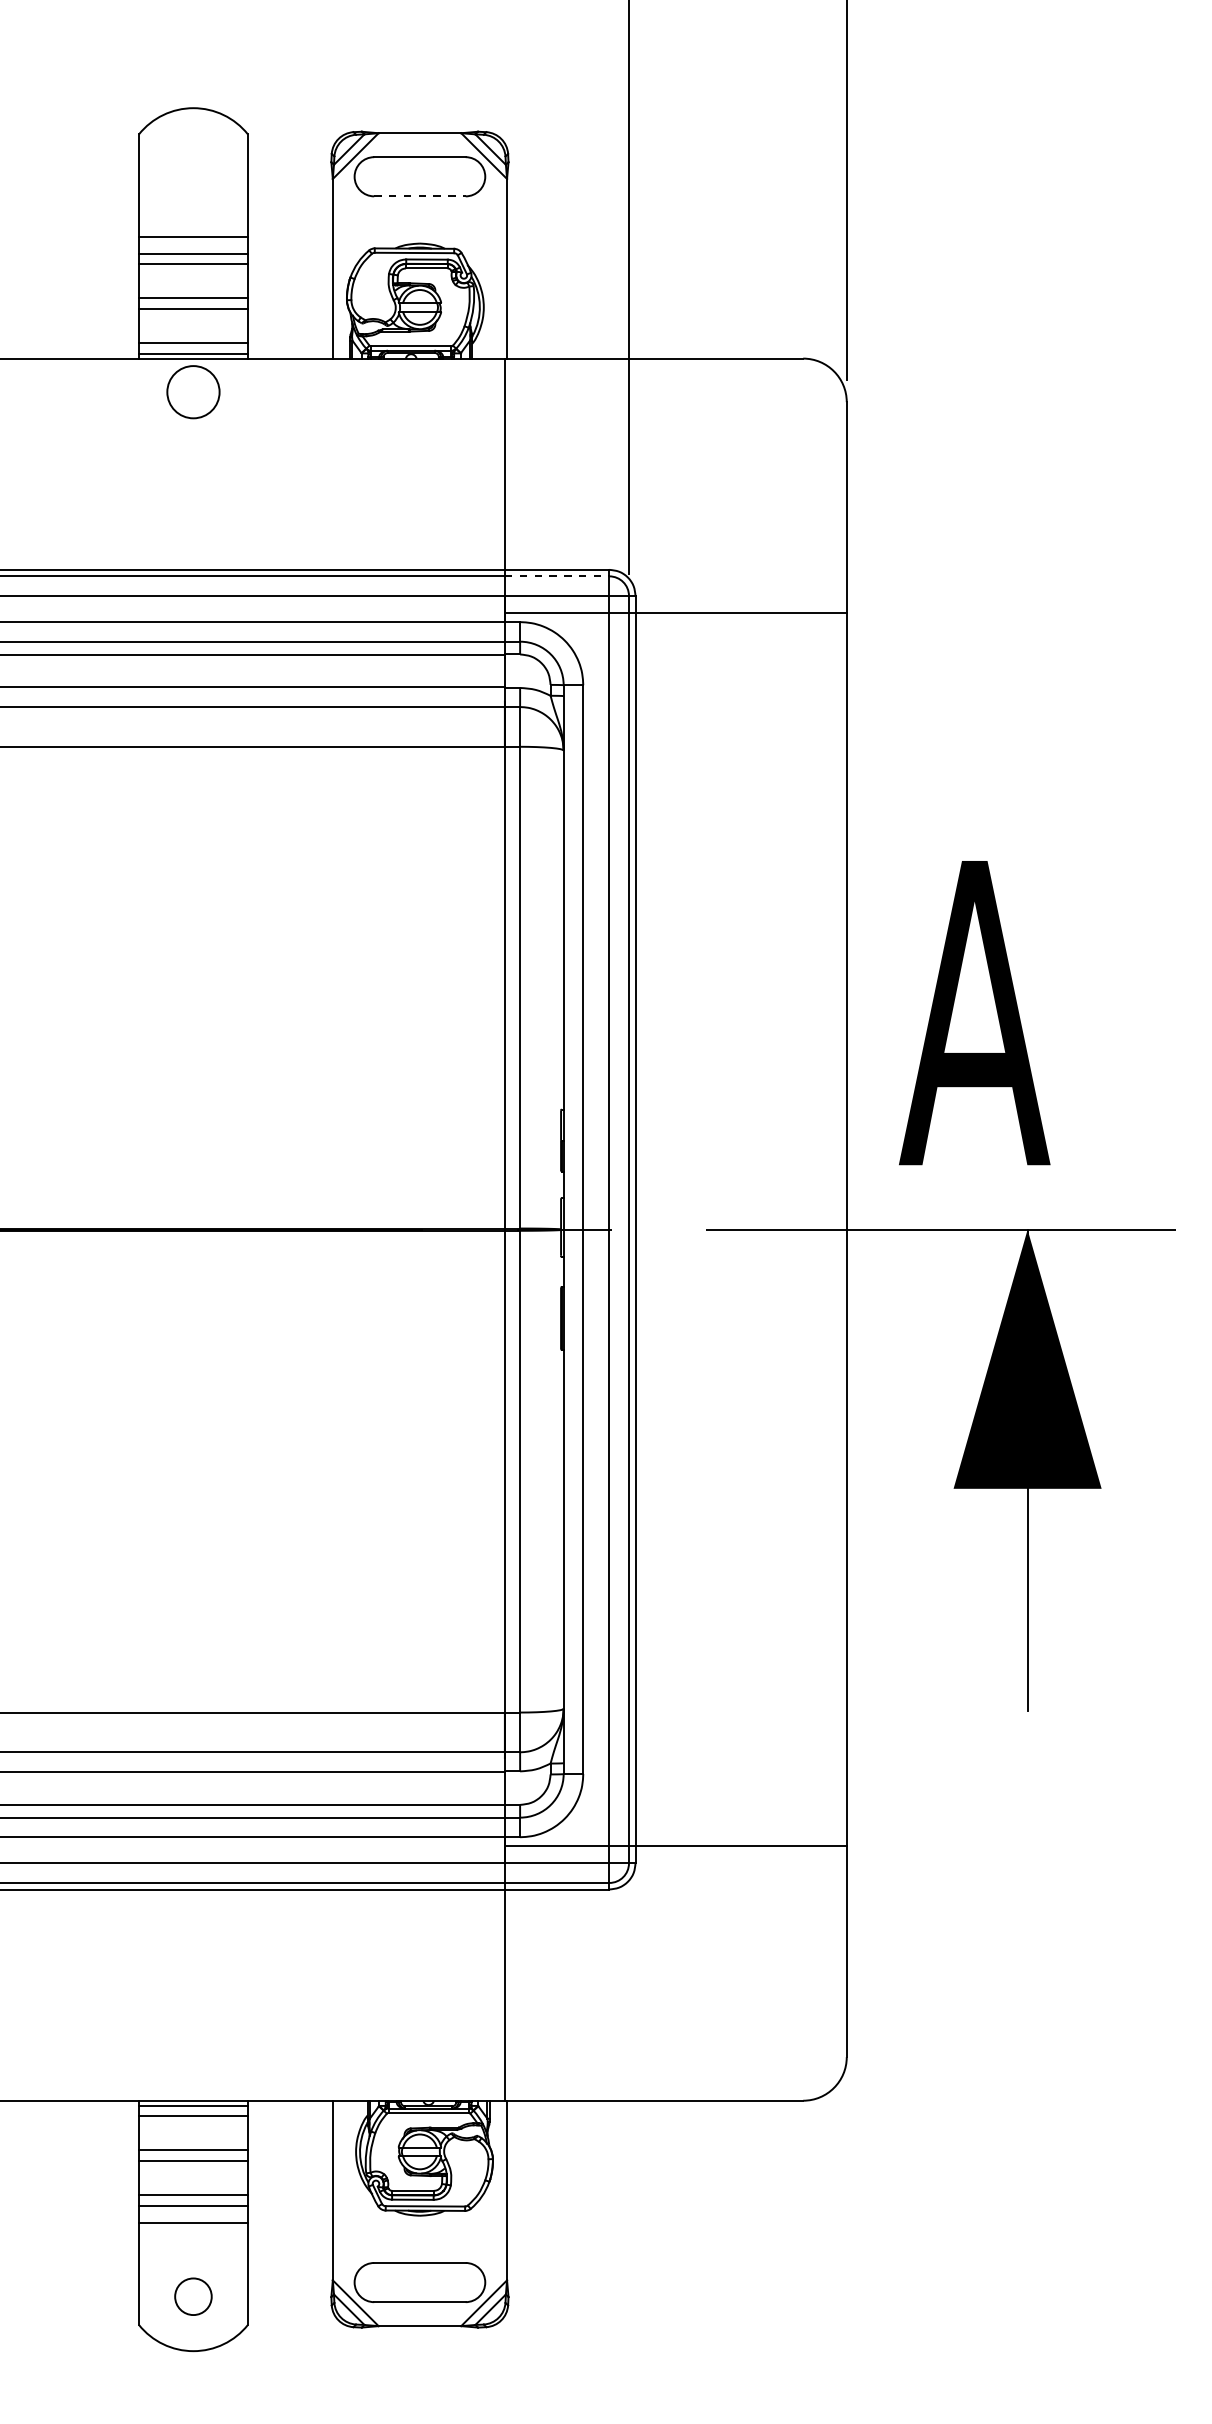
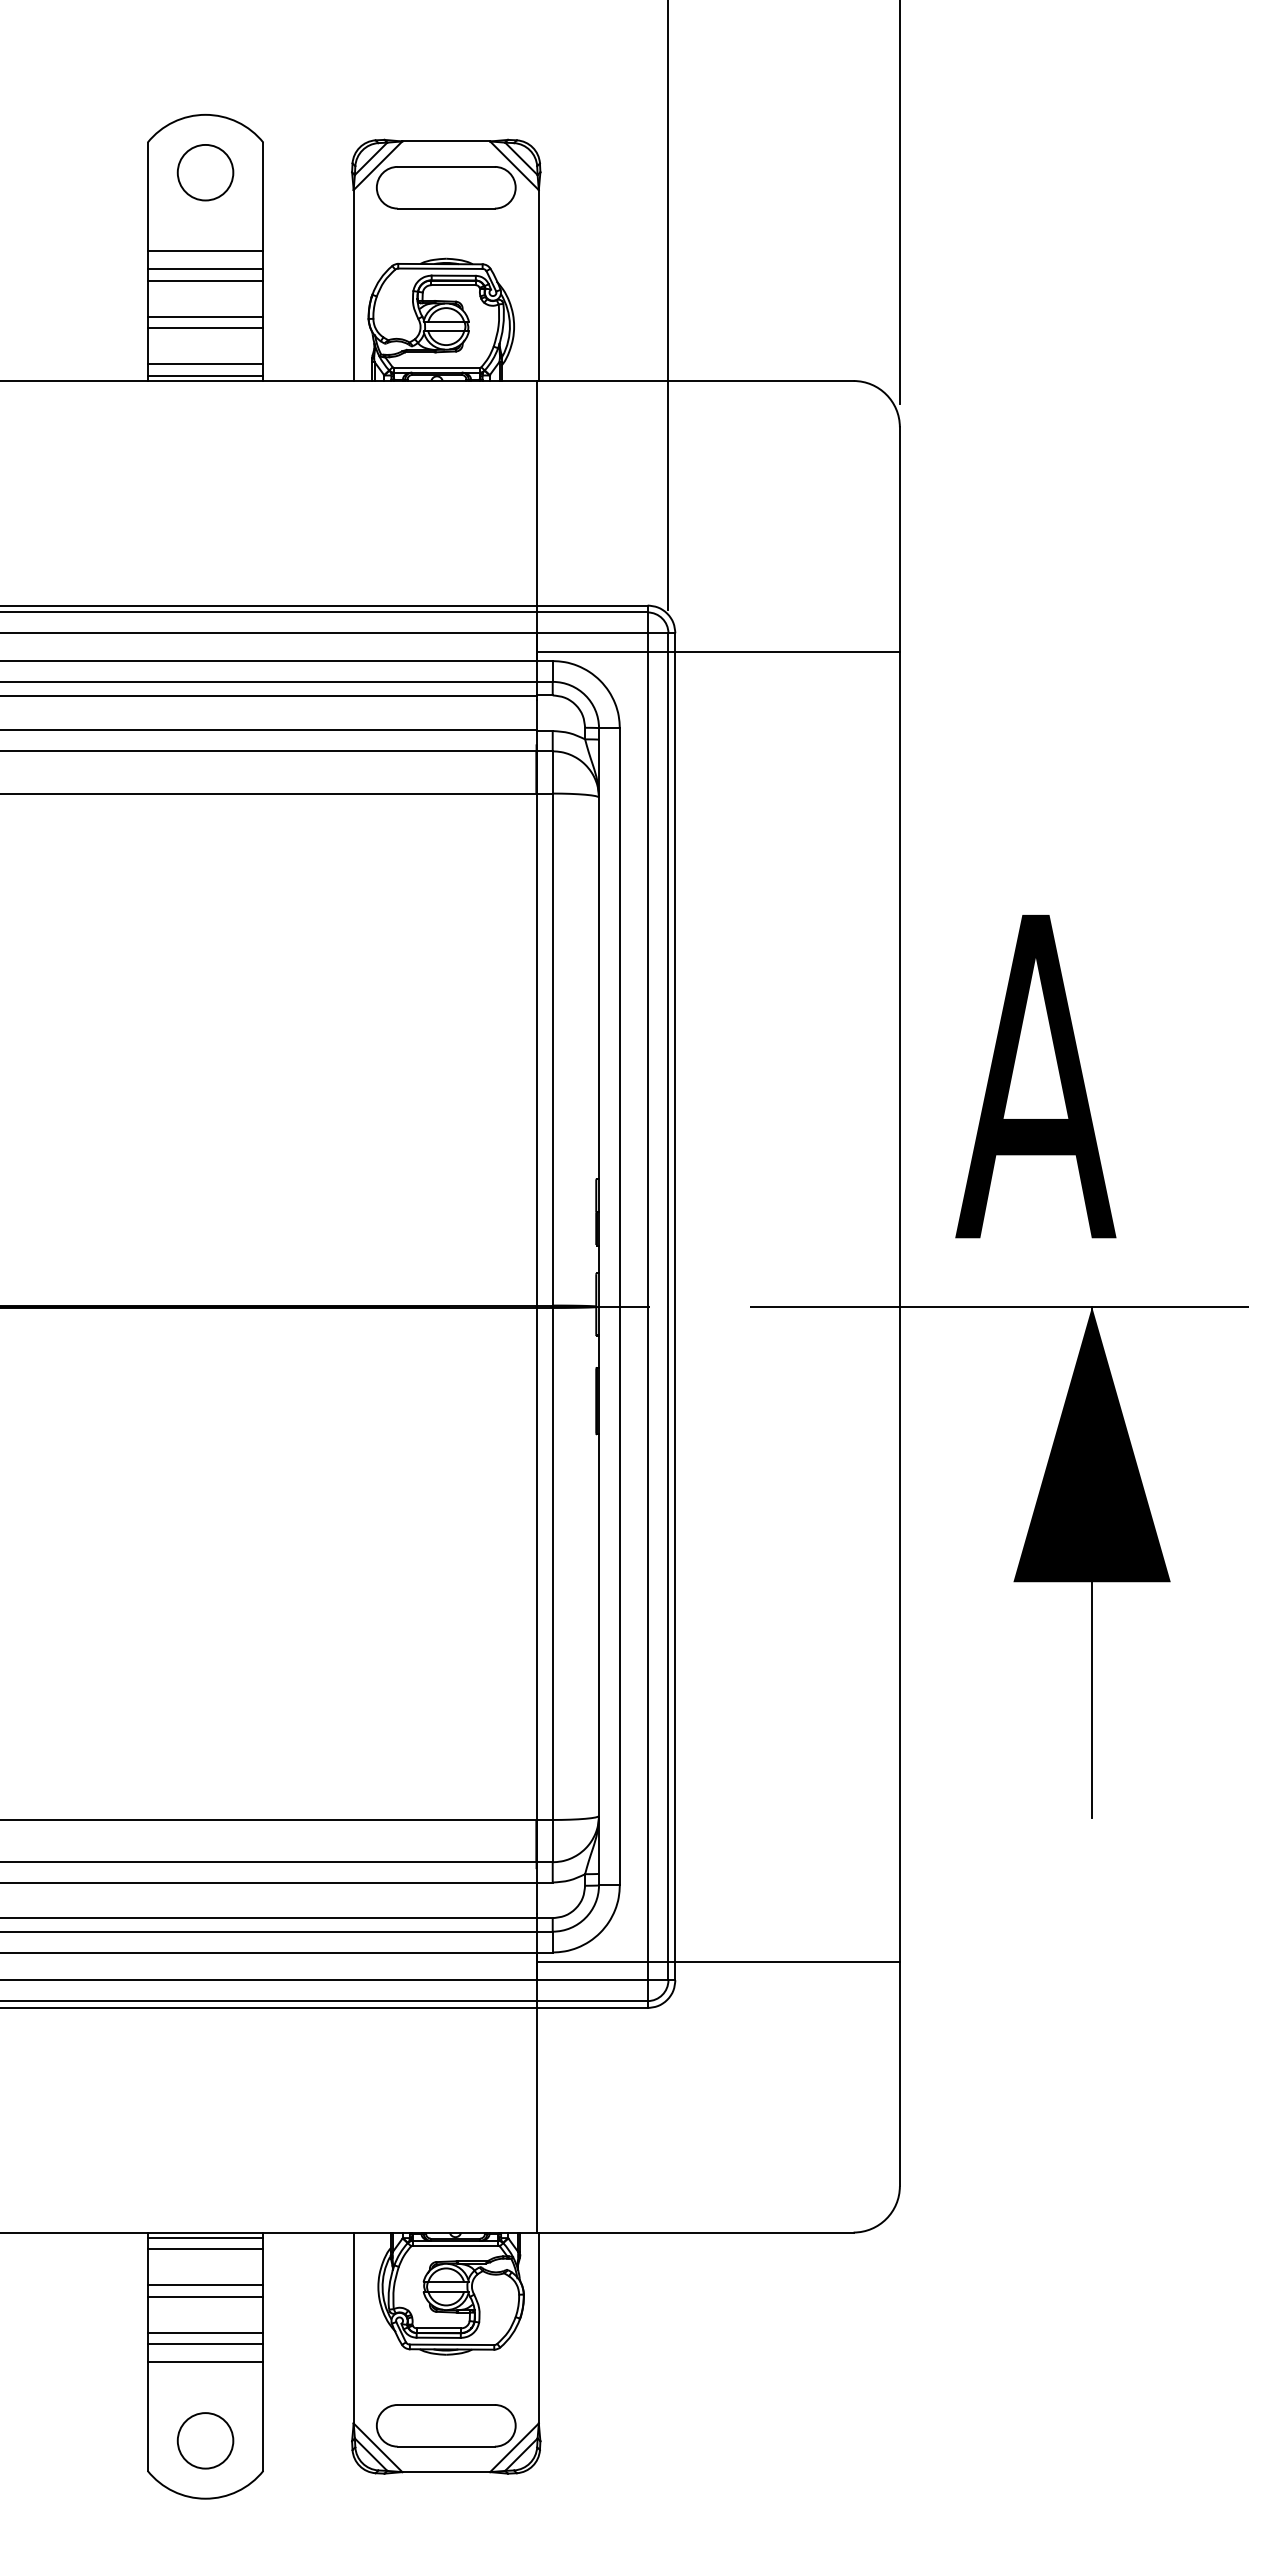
line: (420, 196) -> (446, 208), dashed -> solid
circle: (193, 392) -> (205, 172), moved
line: (557, 576) -> (592, 612), dashed -> solid
circle: (193, 2296) -> (205, 2440), size x1.43

